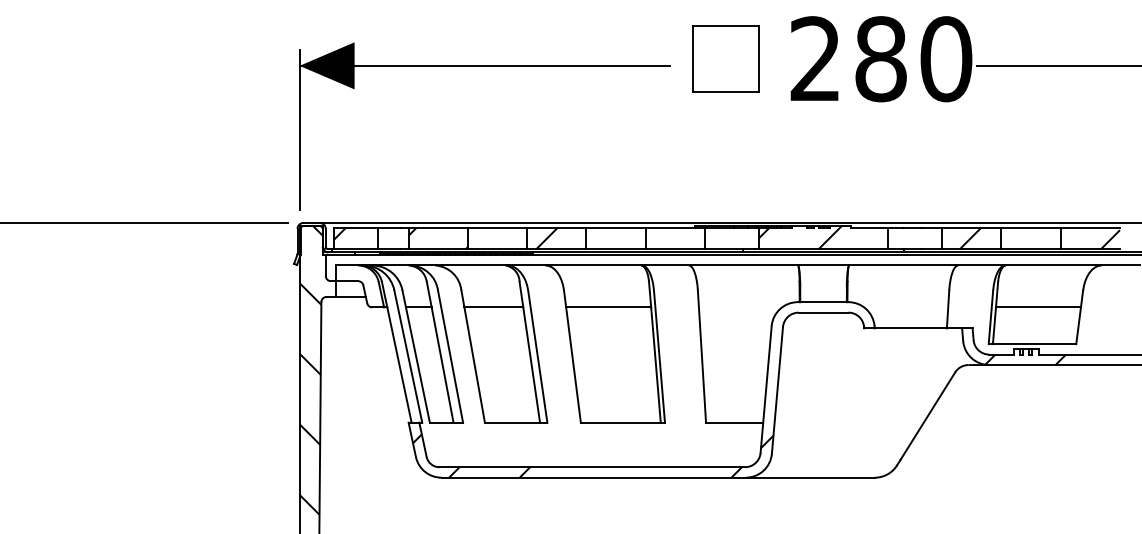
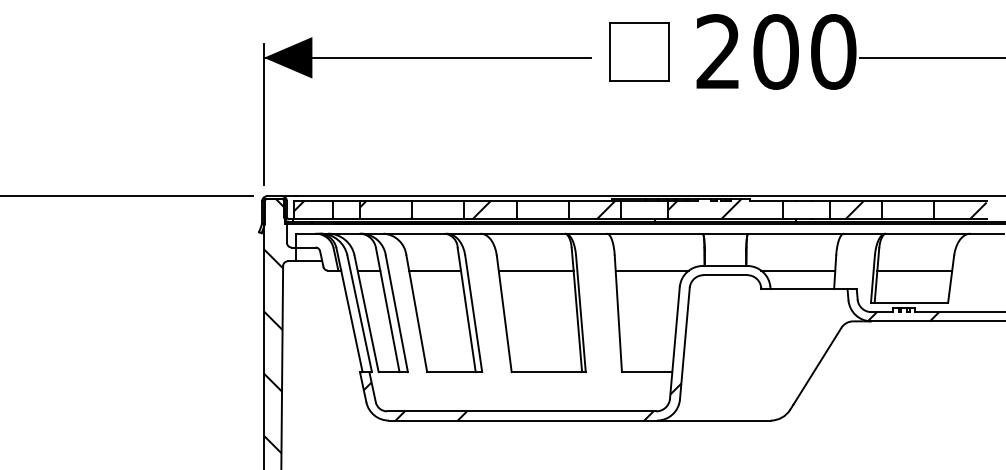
text: (880, 59) -> (775, 52), 280 -> 200
hatch: (687, 238) -> (605, 209), added
line: (740, 307) -> (652, 270), added
line: (906, 307) -> (798, 270), added

